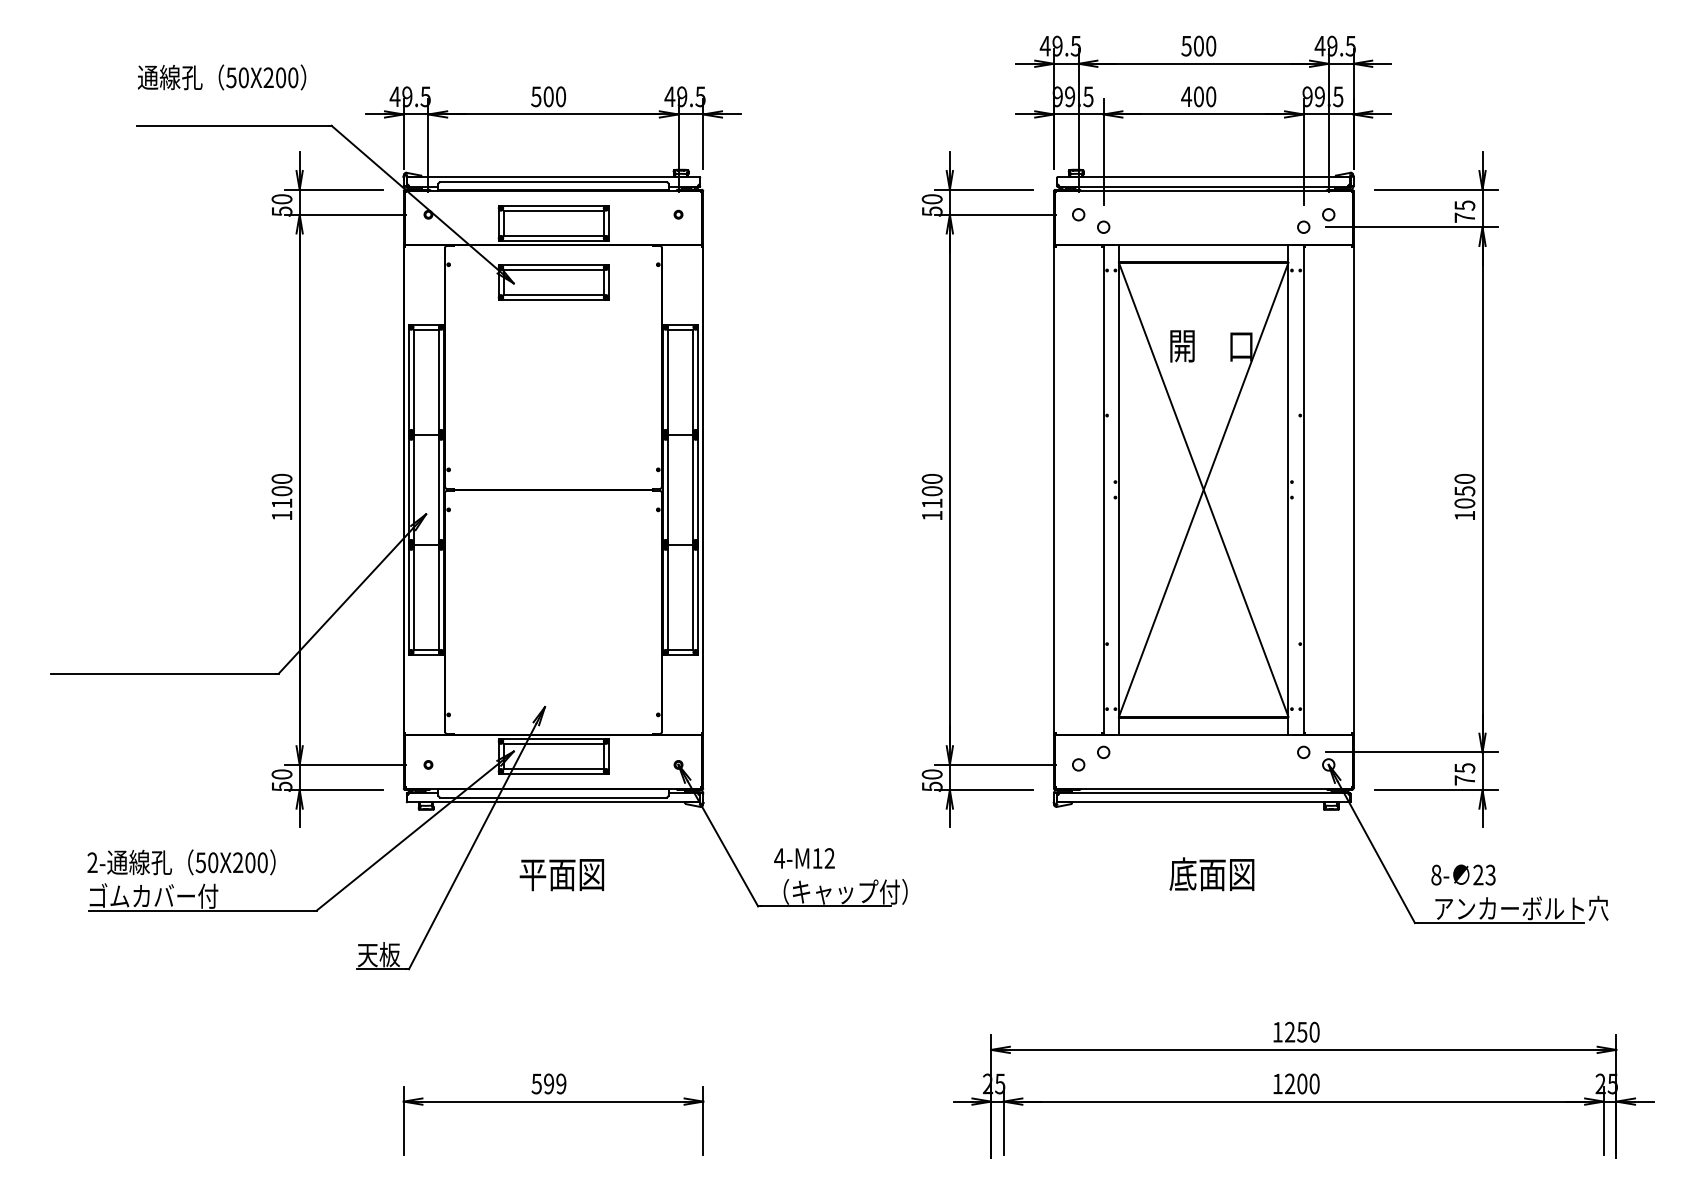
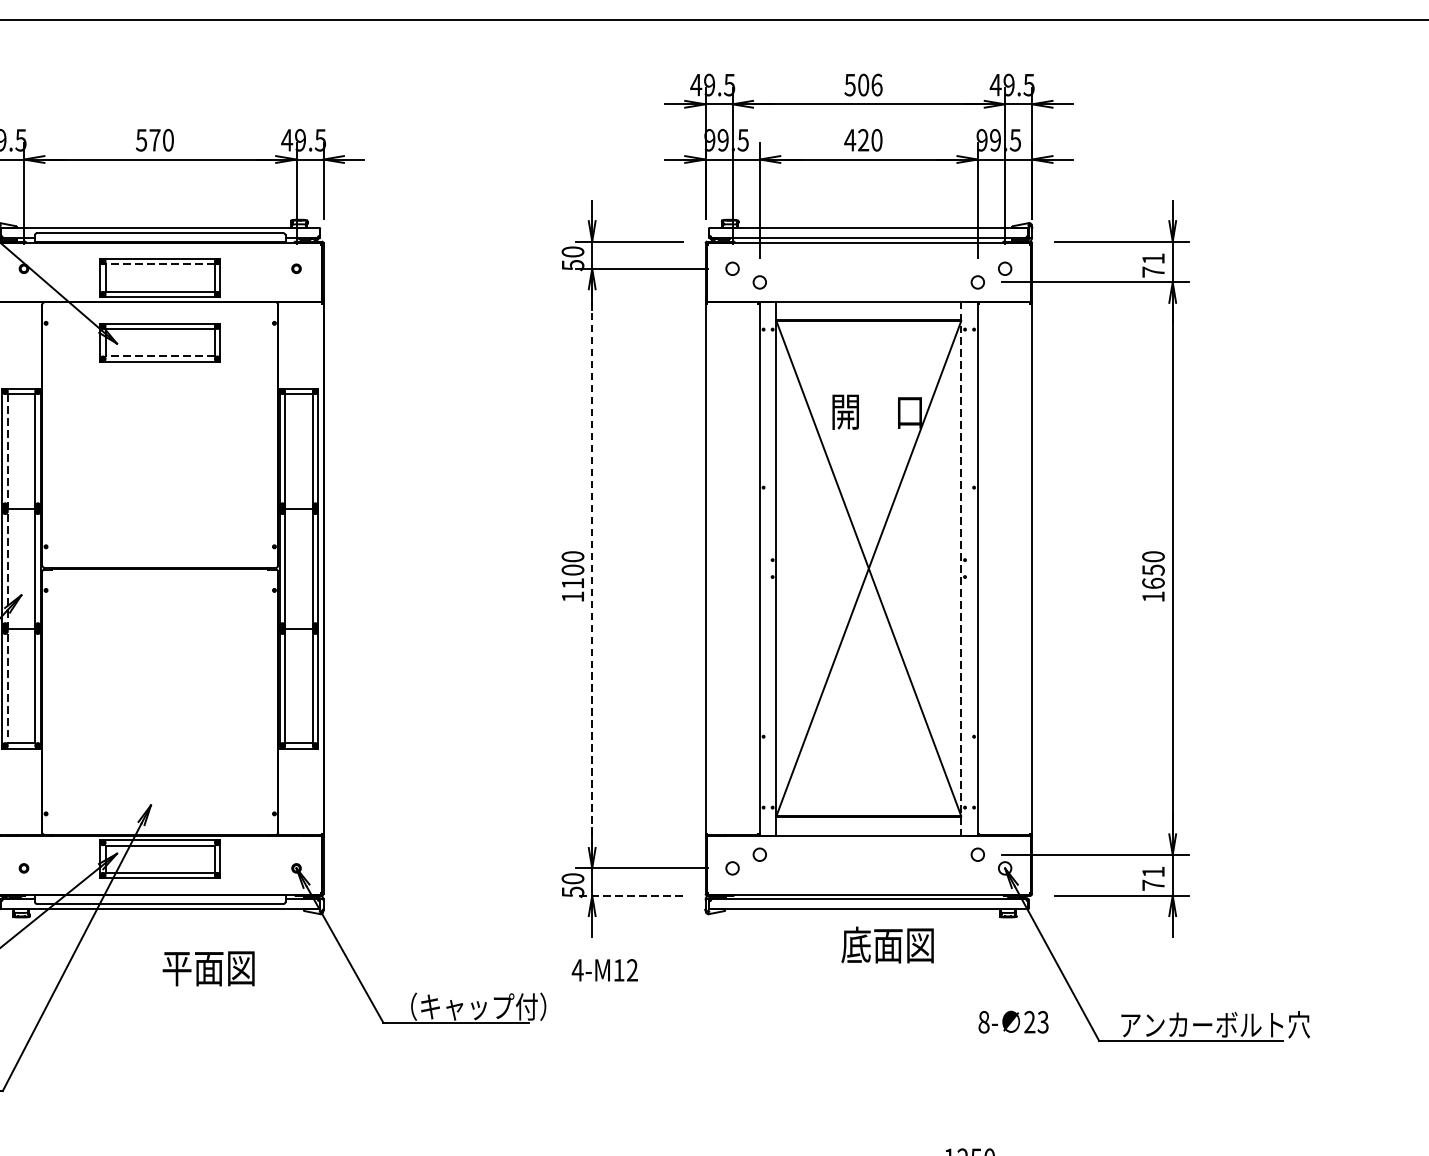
text: (1211, 45) -> (877, 84), 500 -> 506
text: (548, 96) -> (154, 139), 500 -> 570
text: (1198, 96) -> (863, 139), 400 -> 420
text: (1464, 205) -> (1153, 258), 75 -> 71
line: (553, 210) -> (160, 264), solid -> dashed
line: (553, 295) -> (160, 356), solid -> dashed
line: (949, 489) -> (591, 568), solid -> dashed
line: (413, 490) -> (7, 569), solid -> dashed
line: (1288, 490) -> (961, 569), solid -> dashed
text: (1464, 503) -> (1153, 583), 1050 -> 1650
text: (1464, 768) -> (1153, 872), 75 -> 71
line: (983, 789) -> (628, 895), solid -> dashed
text: (804, 858) -> (604, 970), moved
text: (1211, 874) -> (887, 945), moved
text: (1463, 874) -> (1013, 1021), moved
text: (561, 875) -> (208, 969), moved

